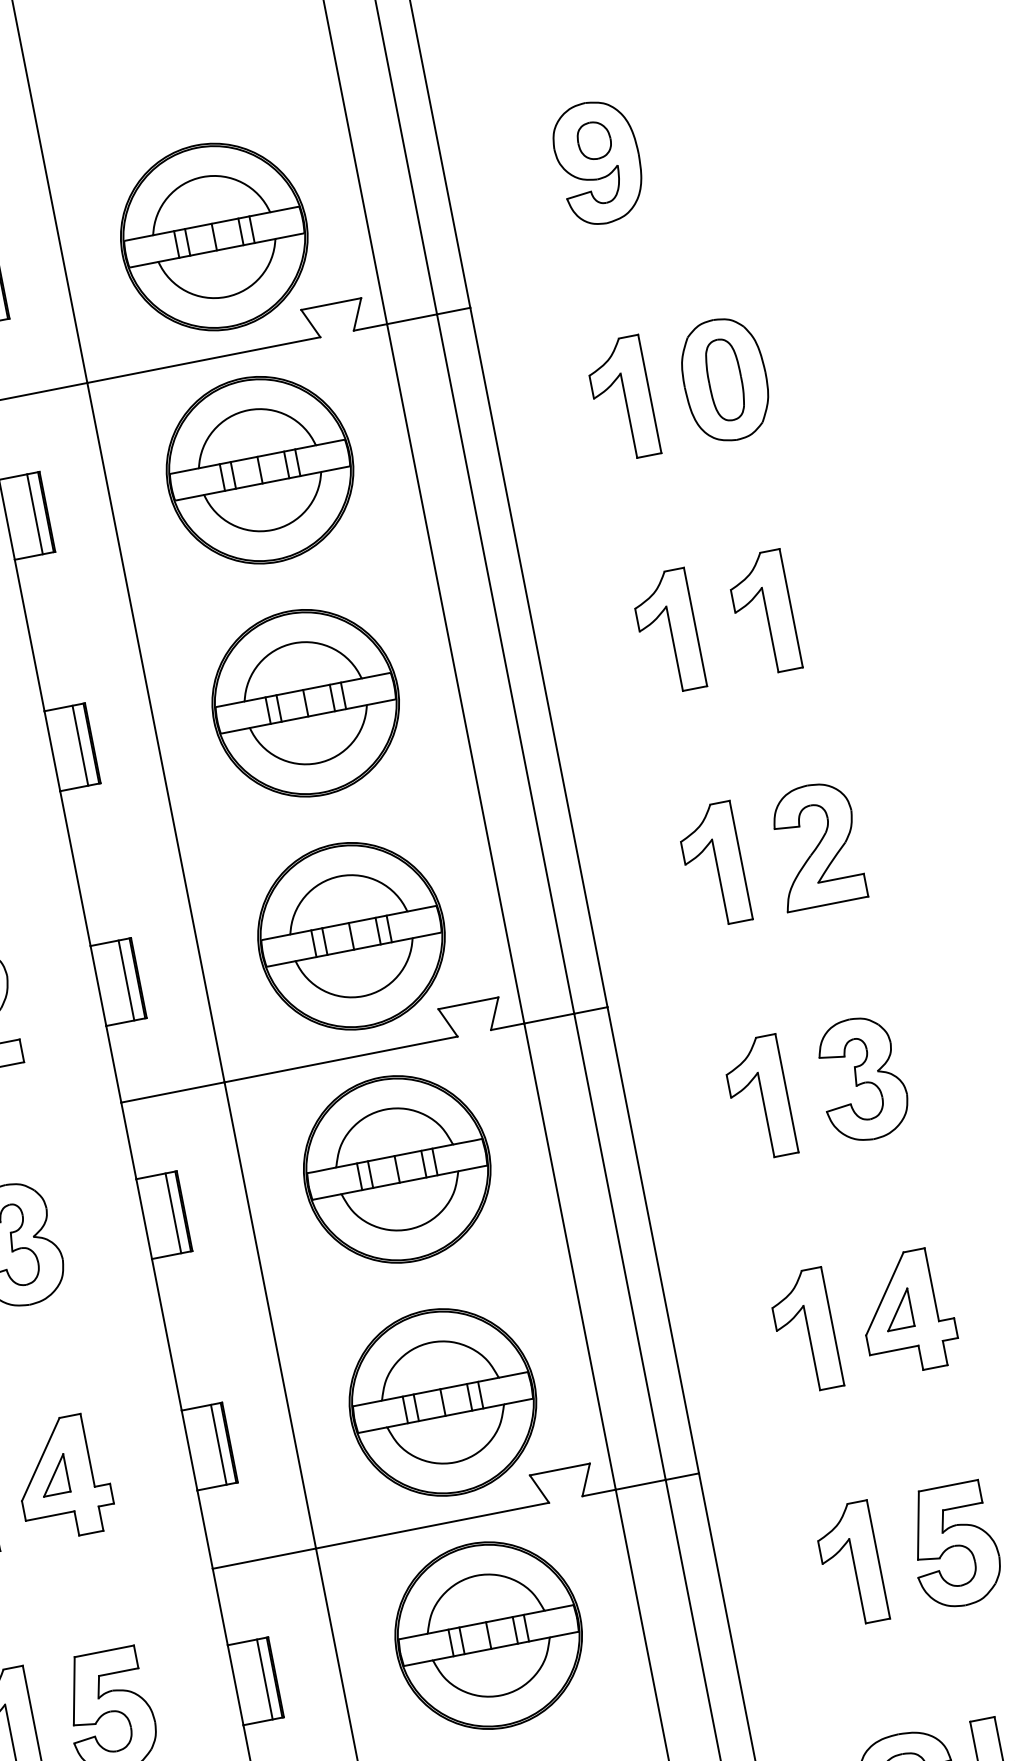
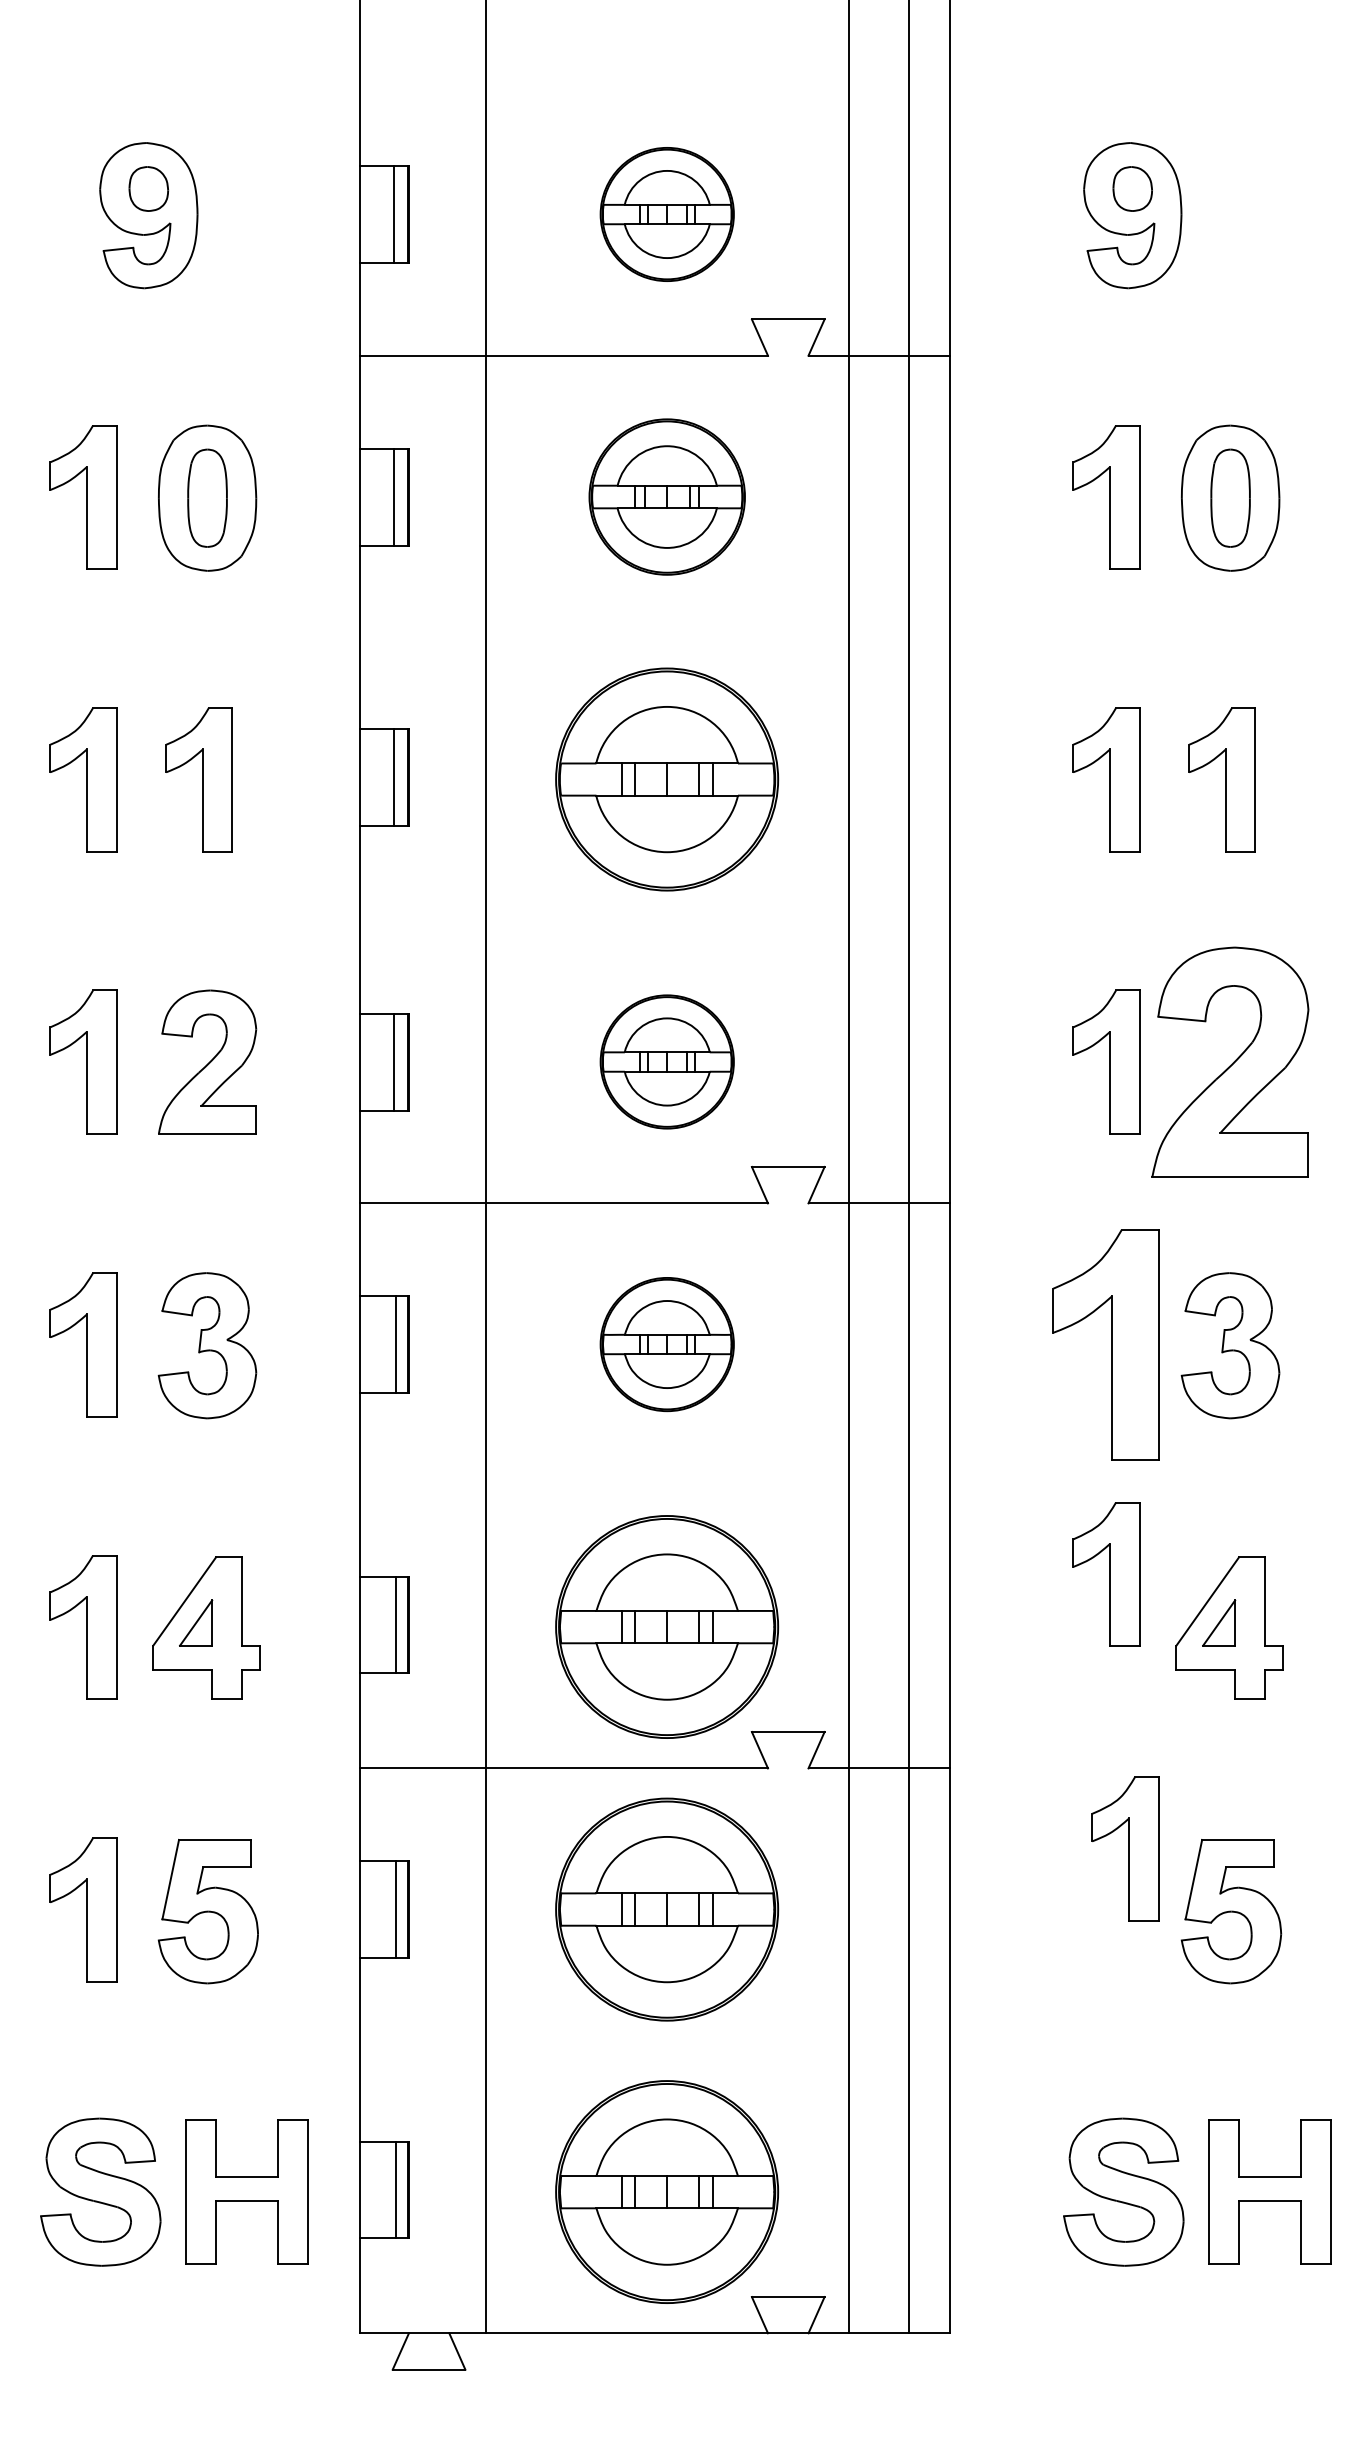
part: (214, 236) -> (667, 214), size x0.6
part: (260, 469) -> (667, 496), size x0.7
part: (816, 844) -> (1230, 1061), size x1.6
part: (351, 935) -> (667, 1061), size x0.6
part: (759, 1098) -> (1106, 1344), size x1.6
part: (397, 1169) -> (667, 1344), size x0.6
part: (805, 1331) -> (1106, 1574), moved
part: (851, 1564) -> (1125, 1848), moved

